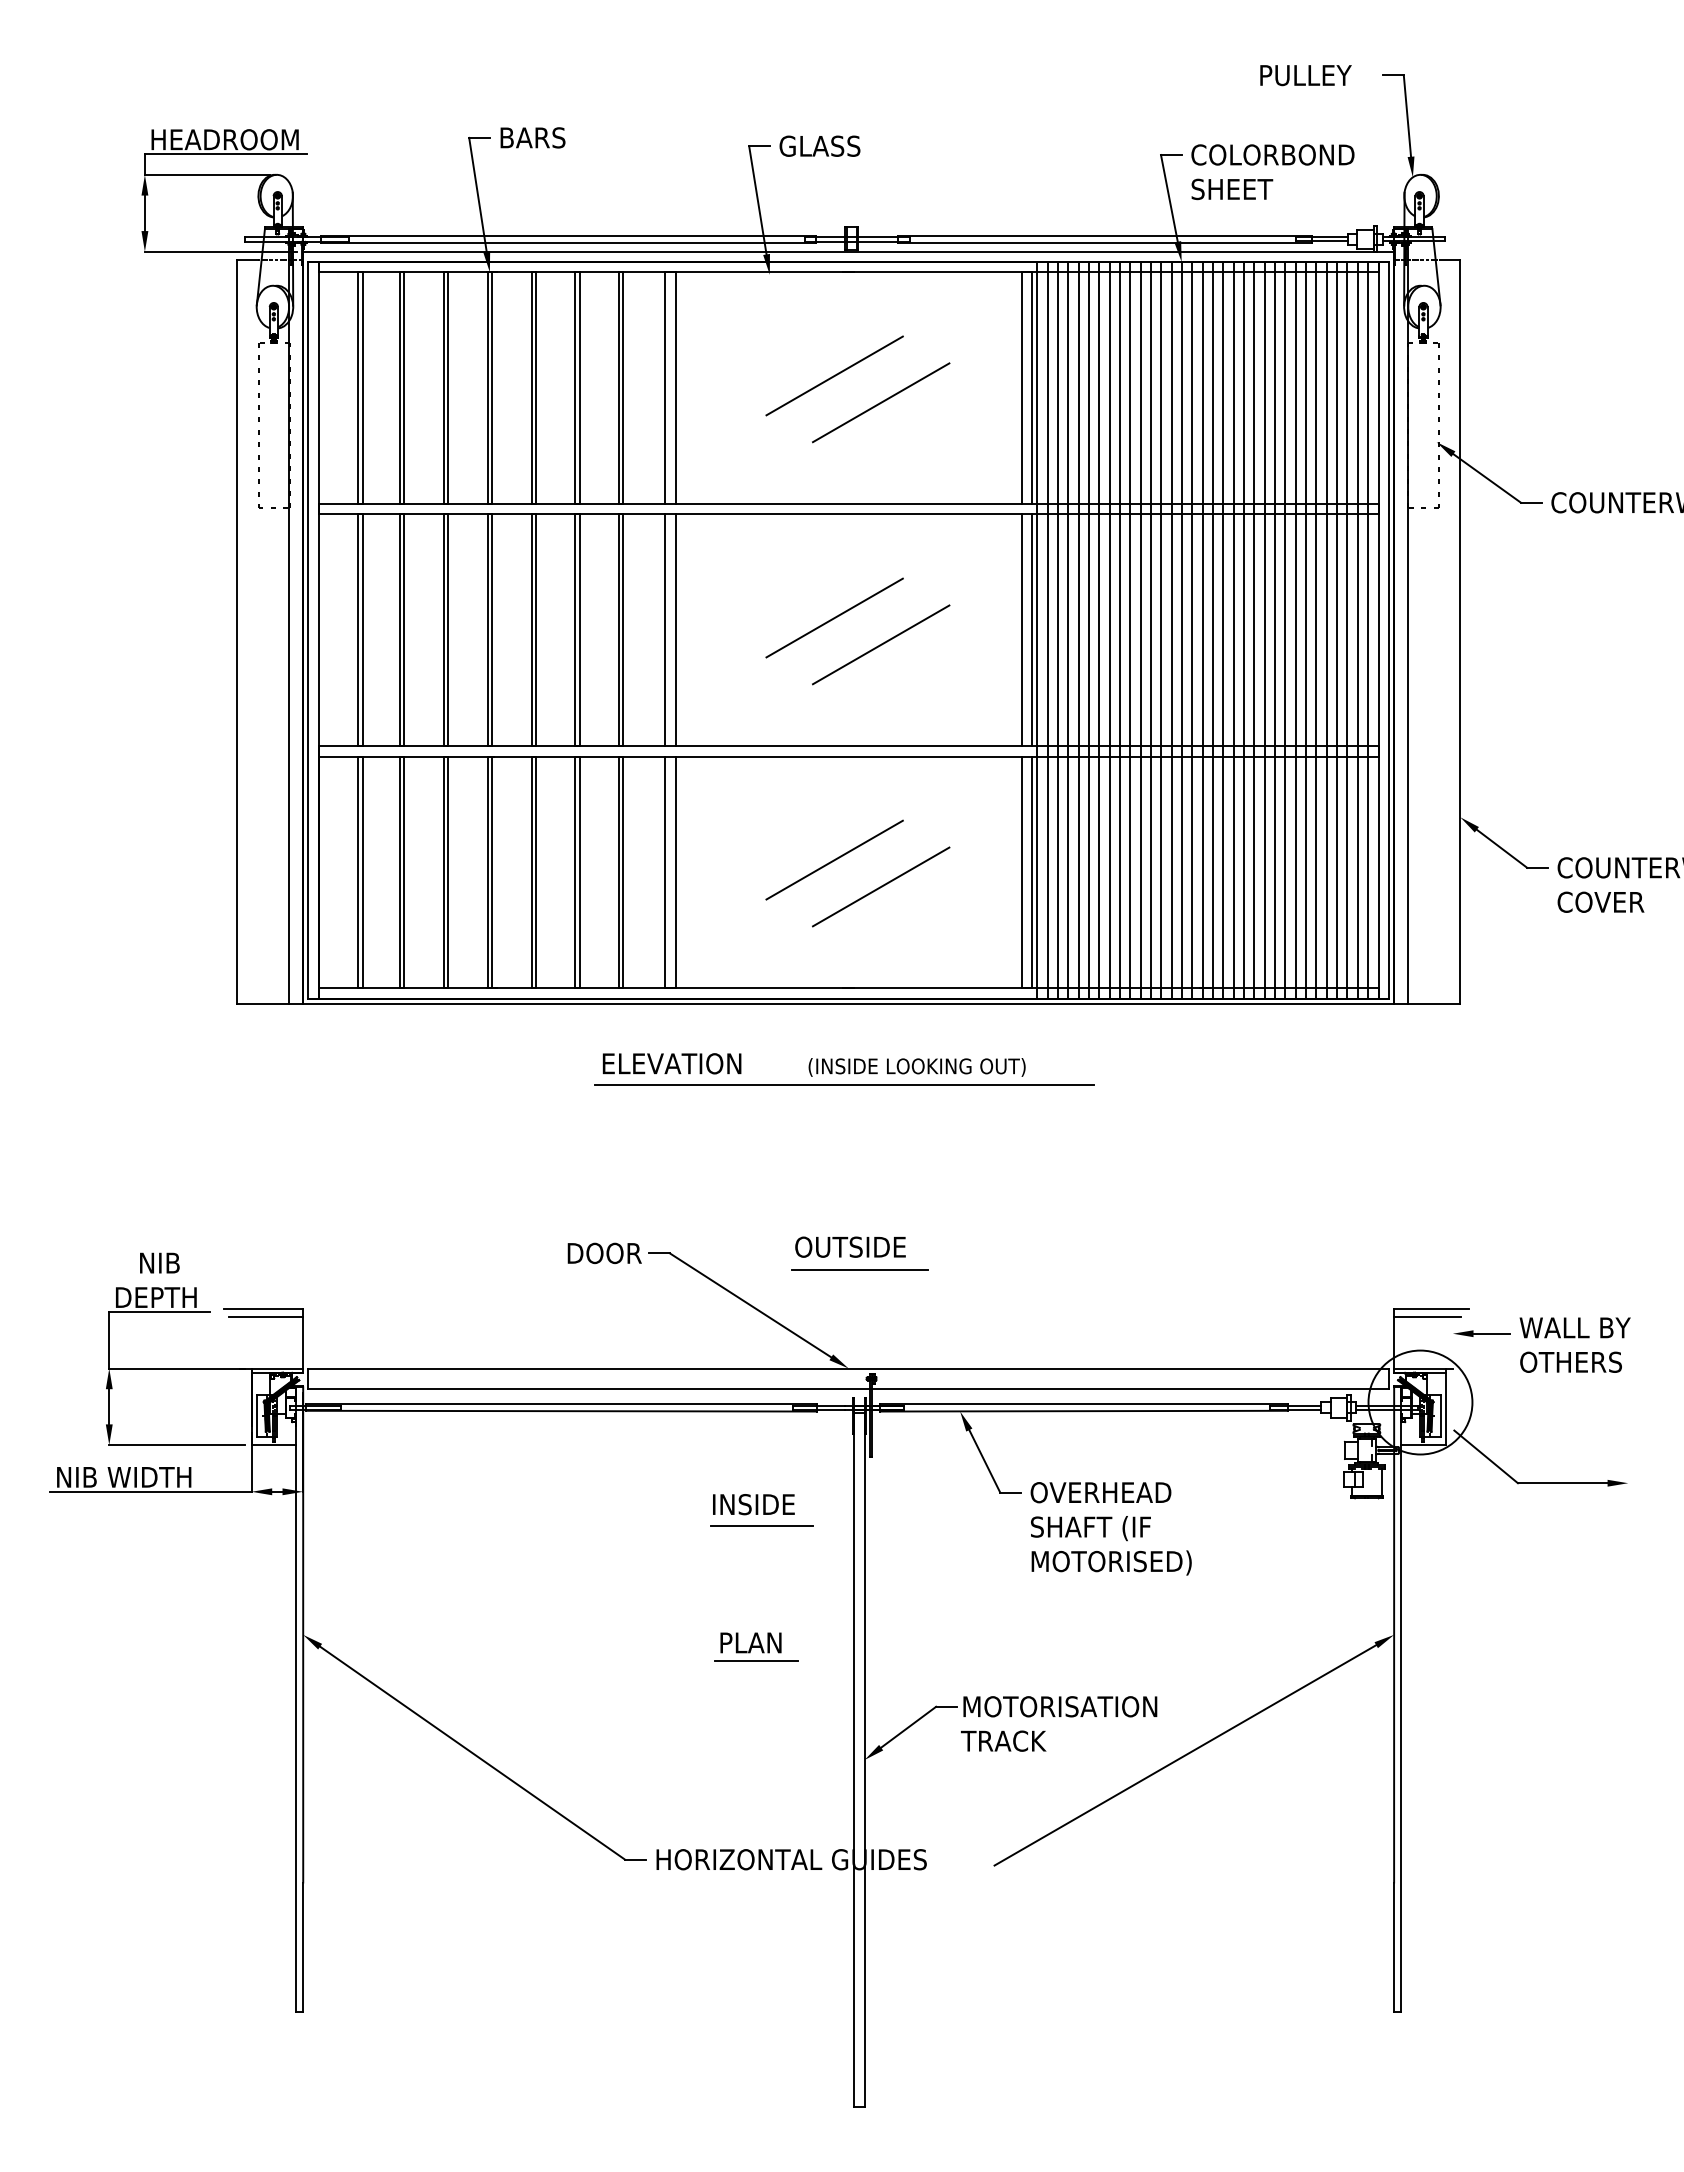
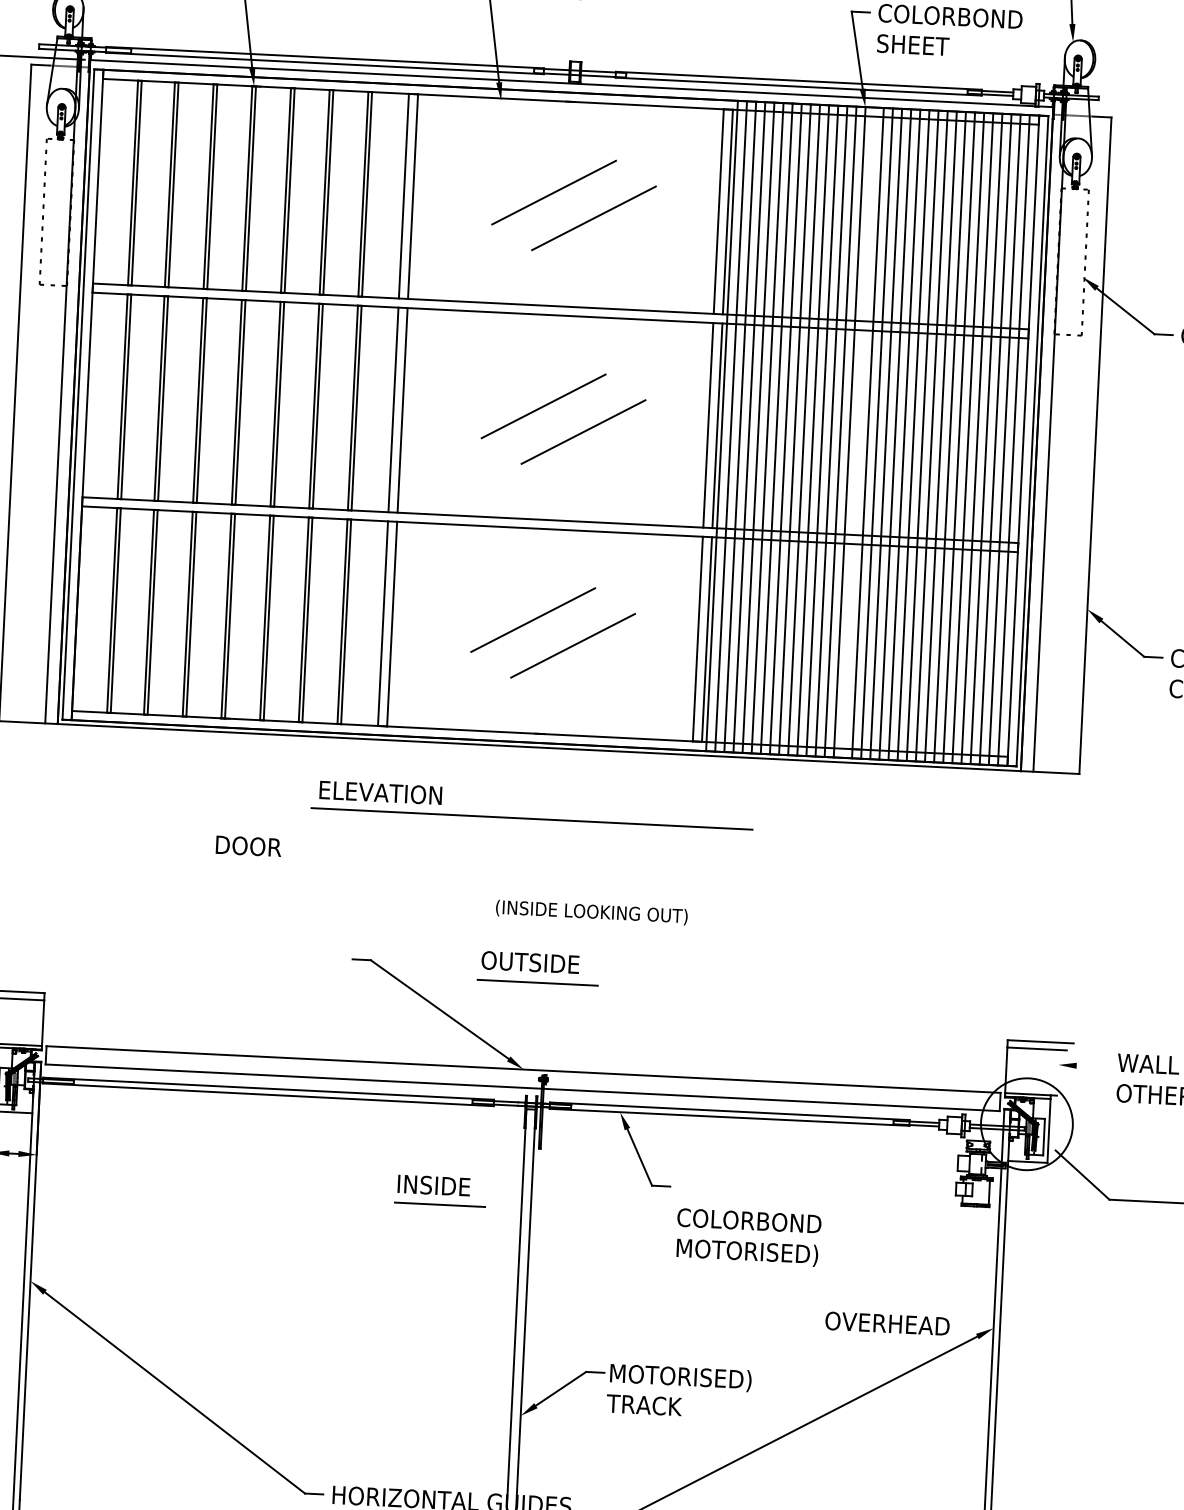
line: (1192, 630) -> (858, 432), removed
text: (916, 1067) -> (591, 912), moved
text: (604, 1253) -> (248, 846), moved
line: (1491, 1333) -> (1092, 1066), removed
text: (1100, 1492) -> (887, 1323), moved
text: (1111, 1528) -> (748, 1222), SHAFT (IF -> COLORBOND
part: (756, 1646) -> (430, 1310), removed
text: (1118, 1707) -> (747, 1380), MOTORISATION -> MOTORISED)

